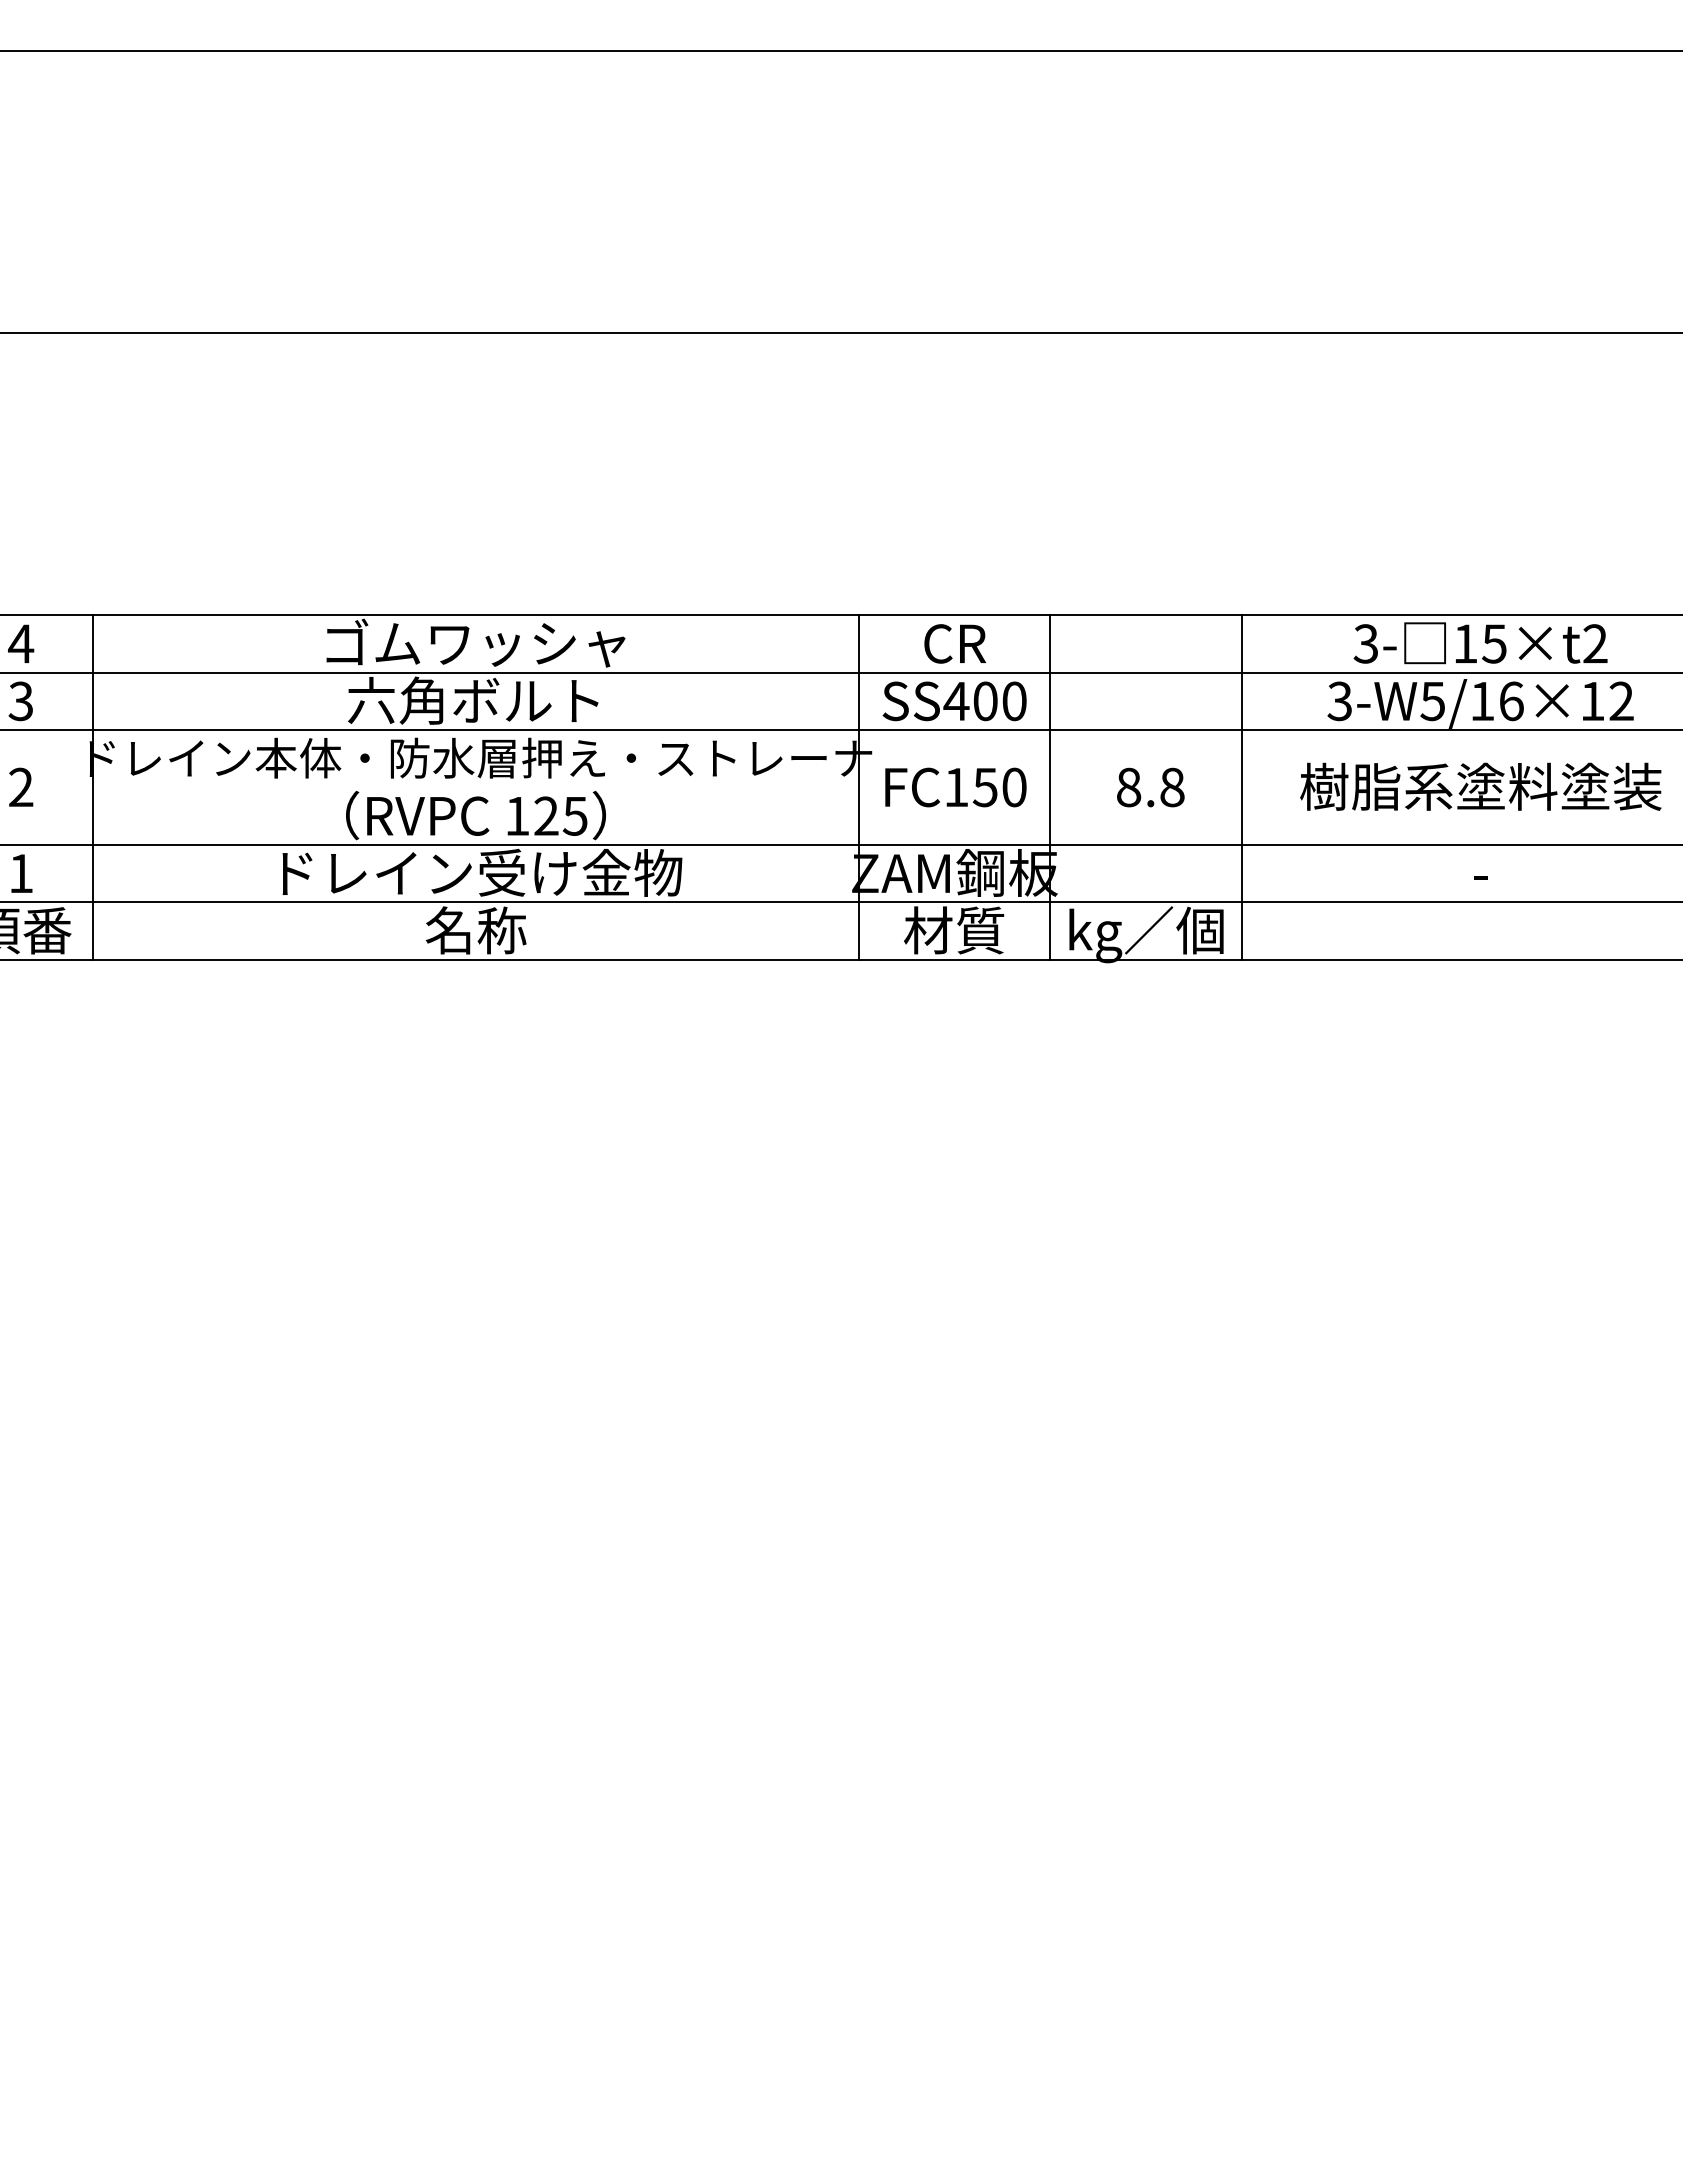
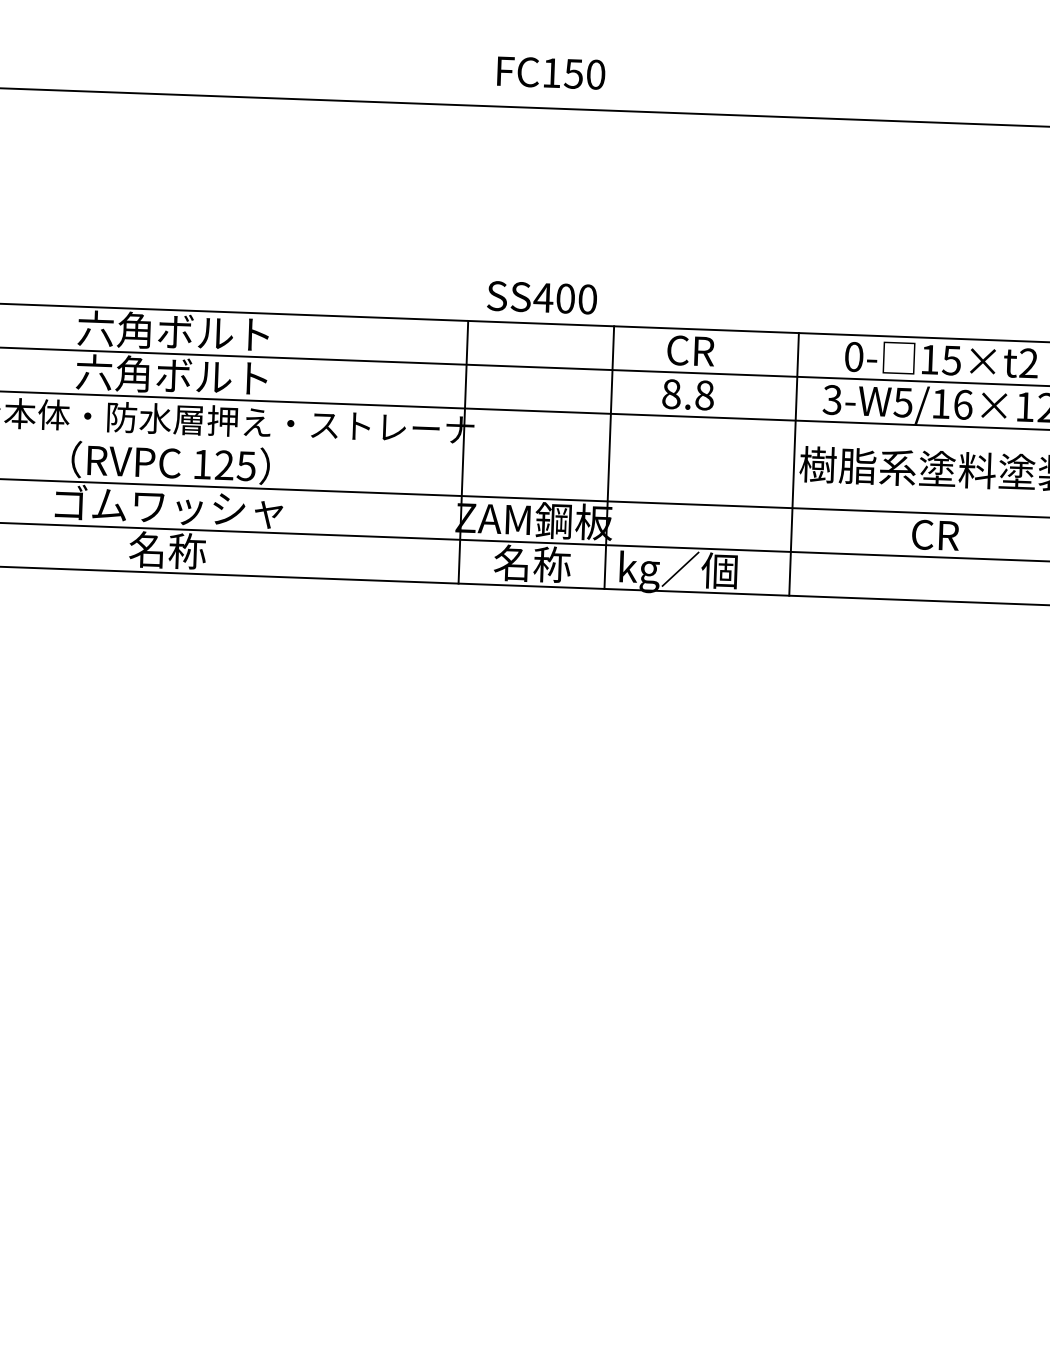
text: (475, 642) -> (175, 331), ゴムワッシャ -> 六角ボルト
text: (954, 643) -> (690, 350), moved
text: (1365, 643) -> (853, 356), 3- -> 0-
text: (954, 701) -> (542, 297), moved
text: (955, 787) -> (551, 73), moved
text: (1150, 787) -> (688, 394), moved
line: (1241, 787) -> (793, 464), moved
text: (482, 872) -> (174, 506), ドレイン受け金物 -> ゴムワッシャ
text: (1481, 873) -> (935, 535), - -> CR
text: (954, 930) -> (532, 563), 材質 -> 名称

